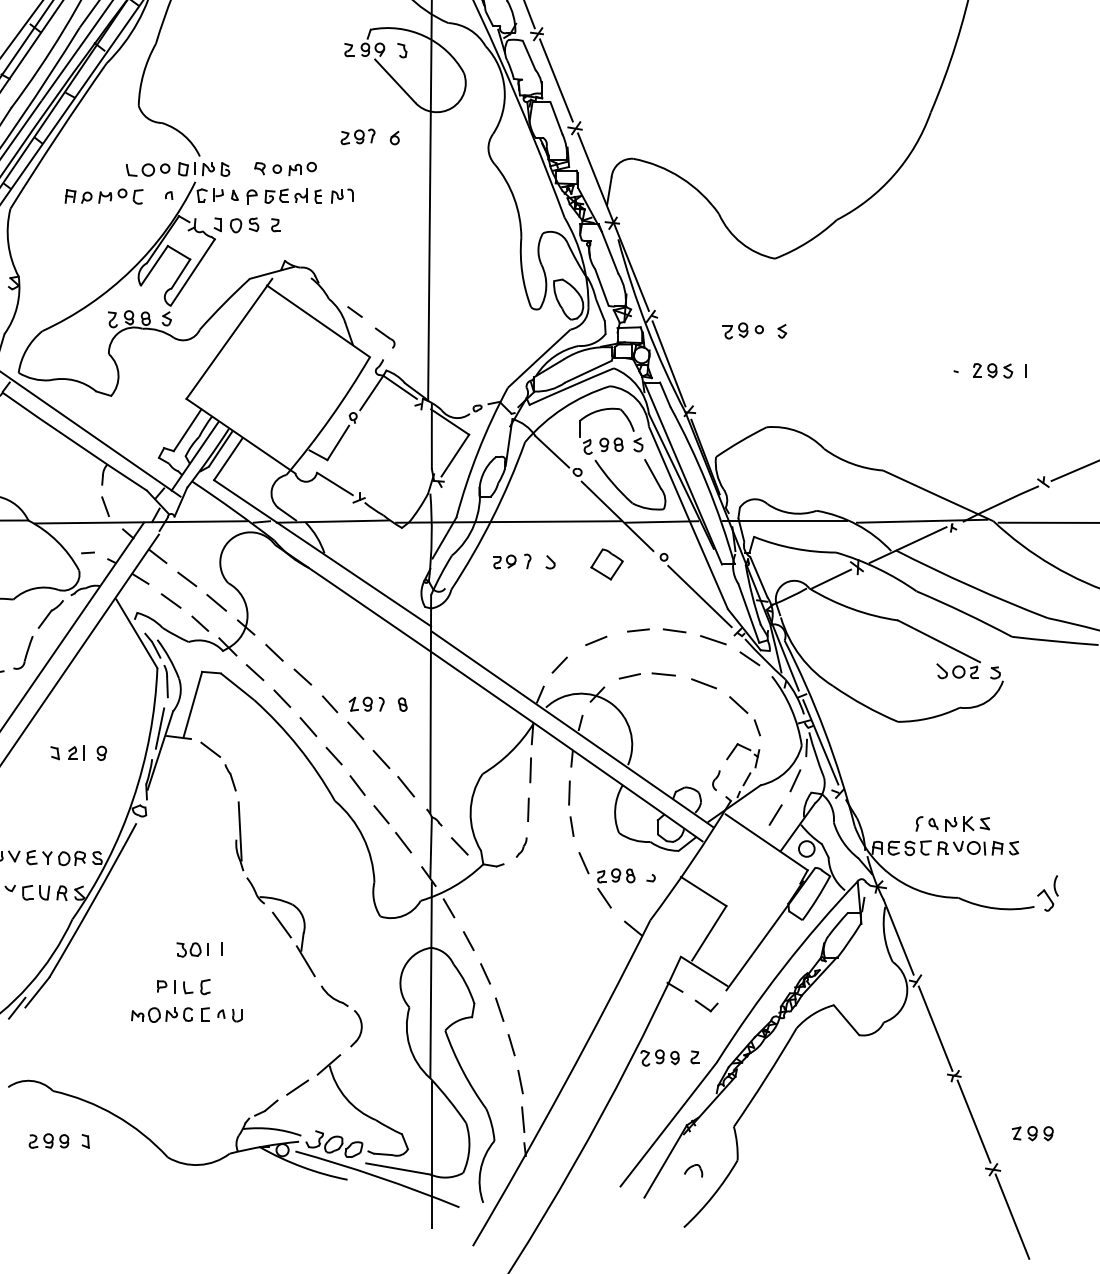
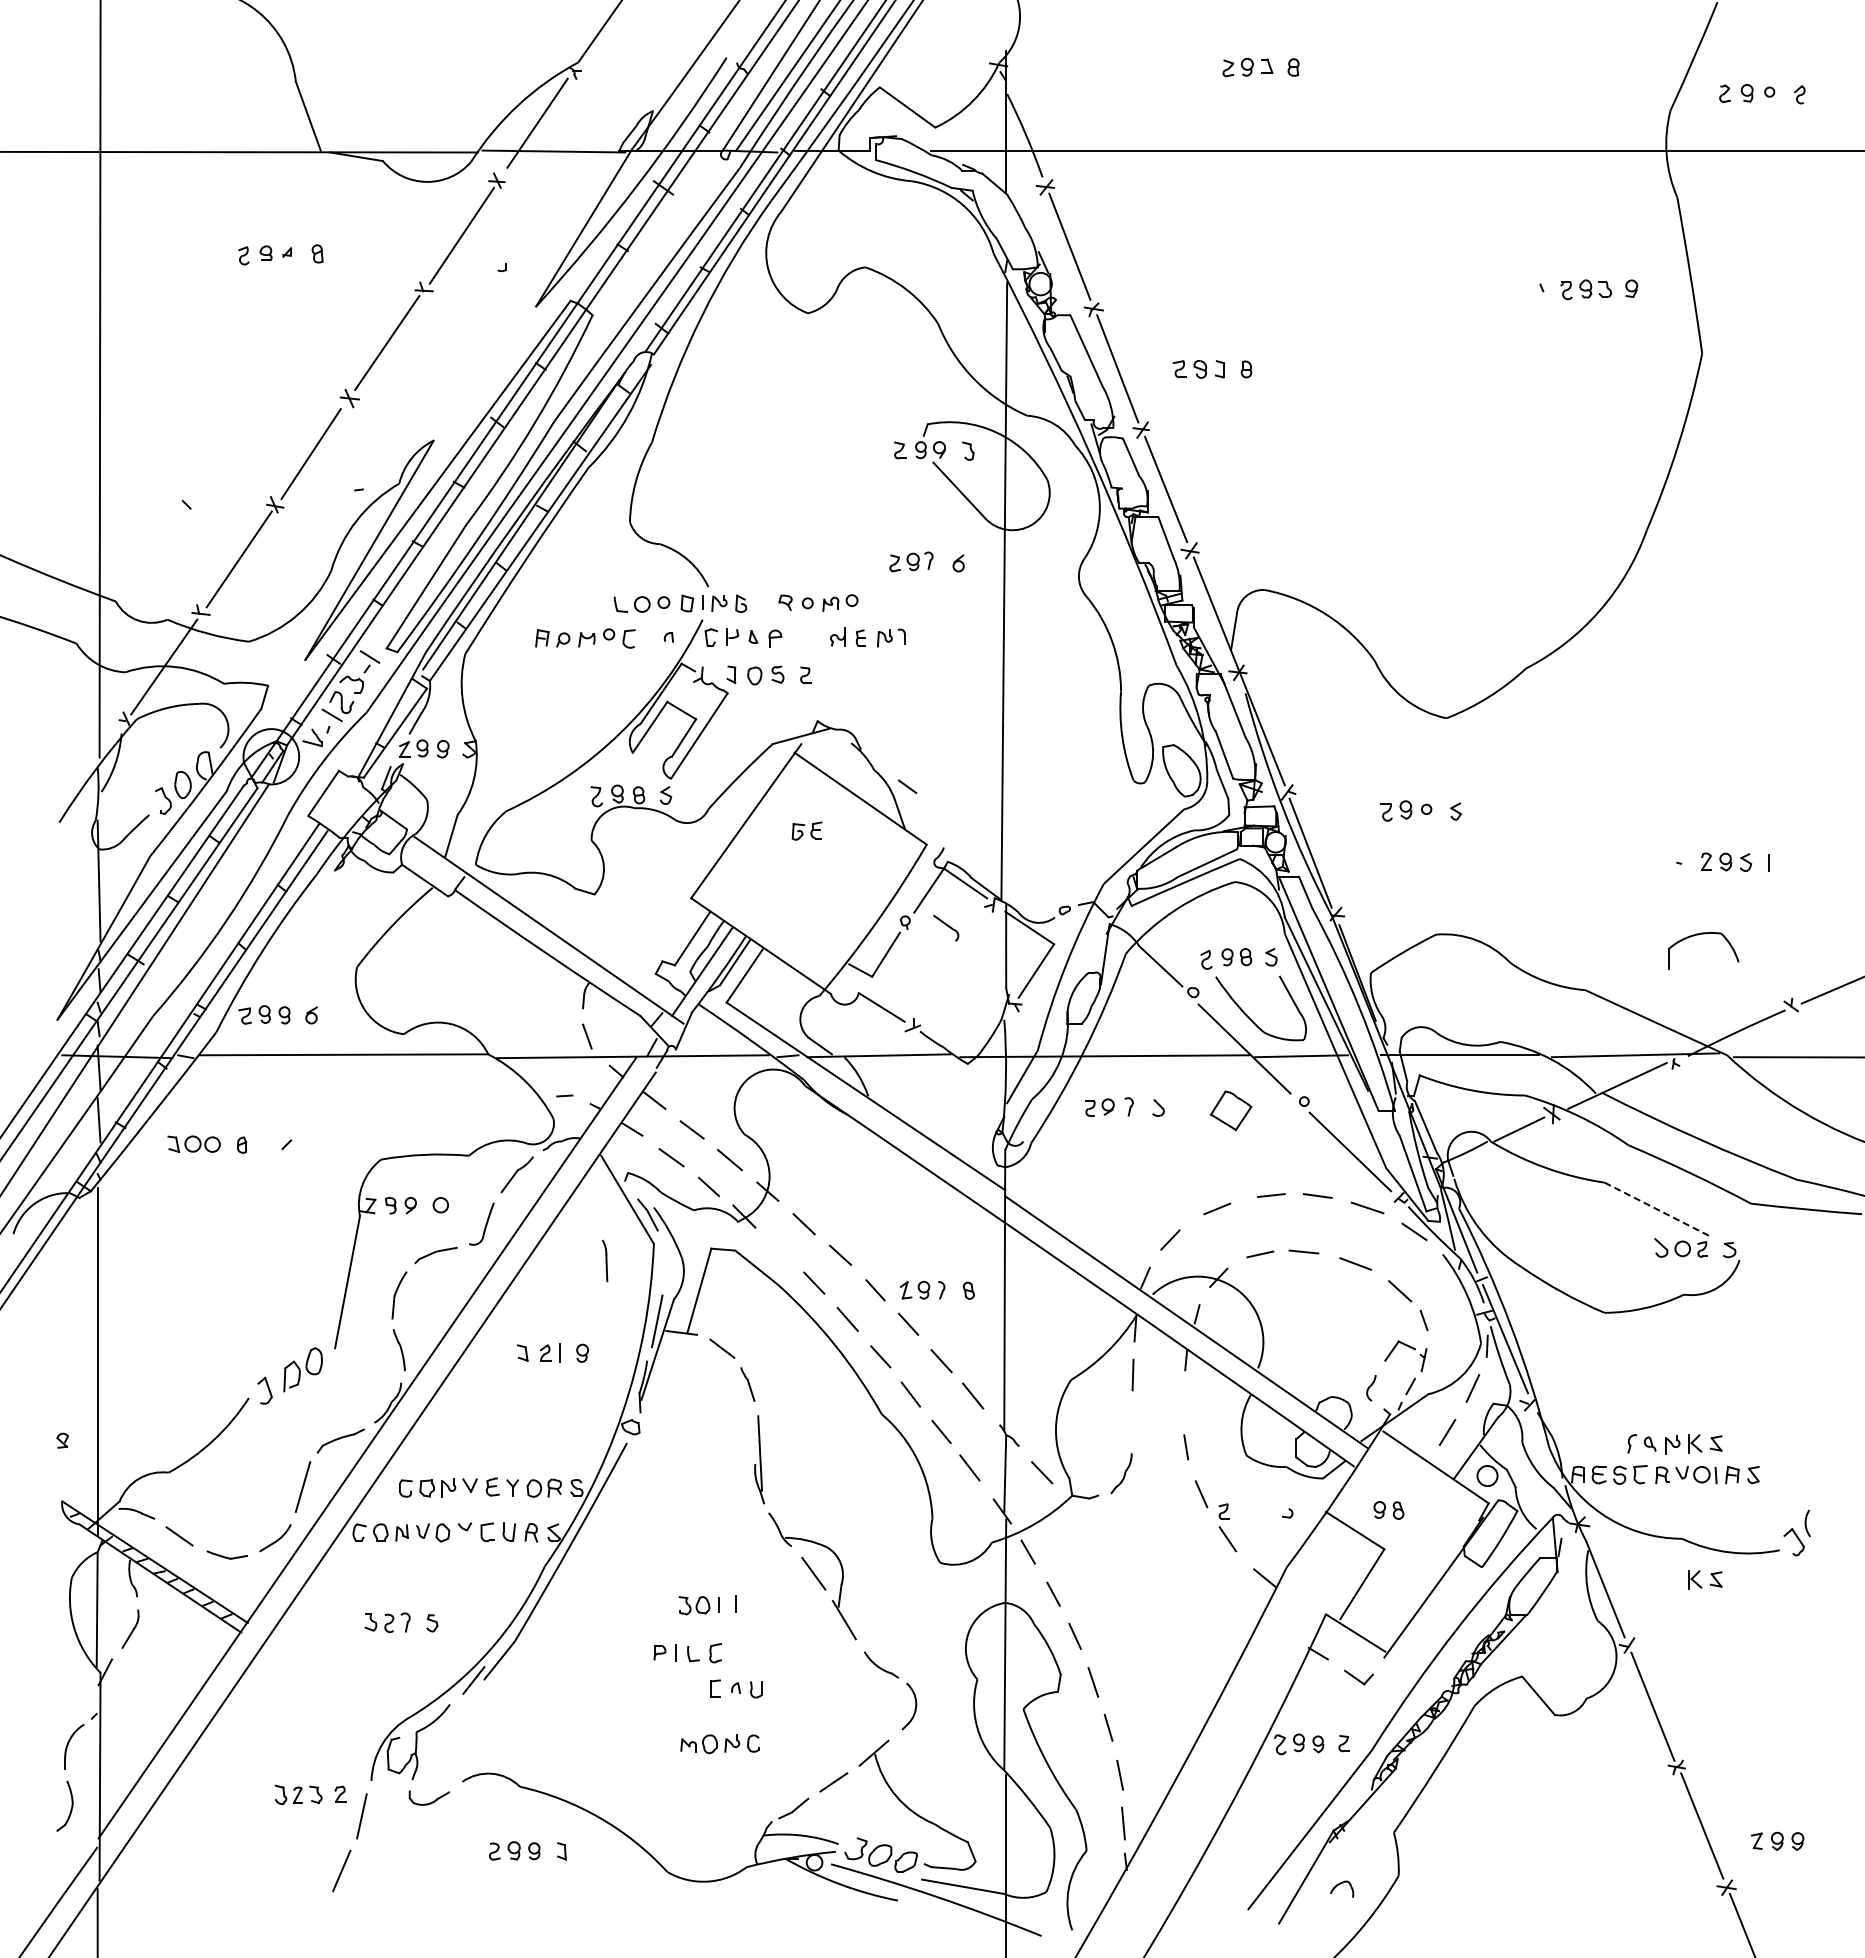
part: (276, 195) -> (806, 830), moved
part: (385, 337) -> (946, 927), moved
part: (602, 410) -> (1698, 935), moved
line: (939, 641) -> (1657, 1209), solid -> dashed
line: (254, 672) -> (778, 1249), removed
part: (166, 681) -> (605, 1260), moved
line: (569, 793) -> (1182, 1404), removed
line: (527, 809) -> (1129, 1425), removed
part: (521, 847) -> (1121, 1474), size x1.6
part: (622, 875) -> (1388, 1510), moved
part: (980, 932) -> (1710, 1583), added
part: (161, 1014) -> (719, 1743), moved

